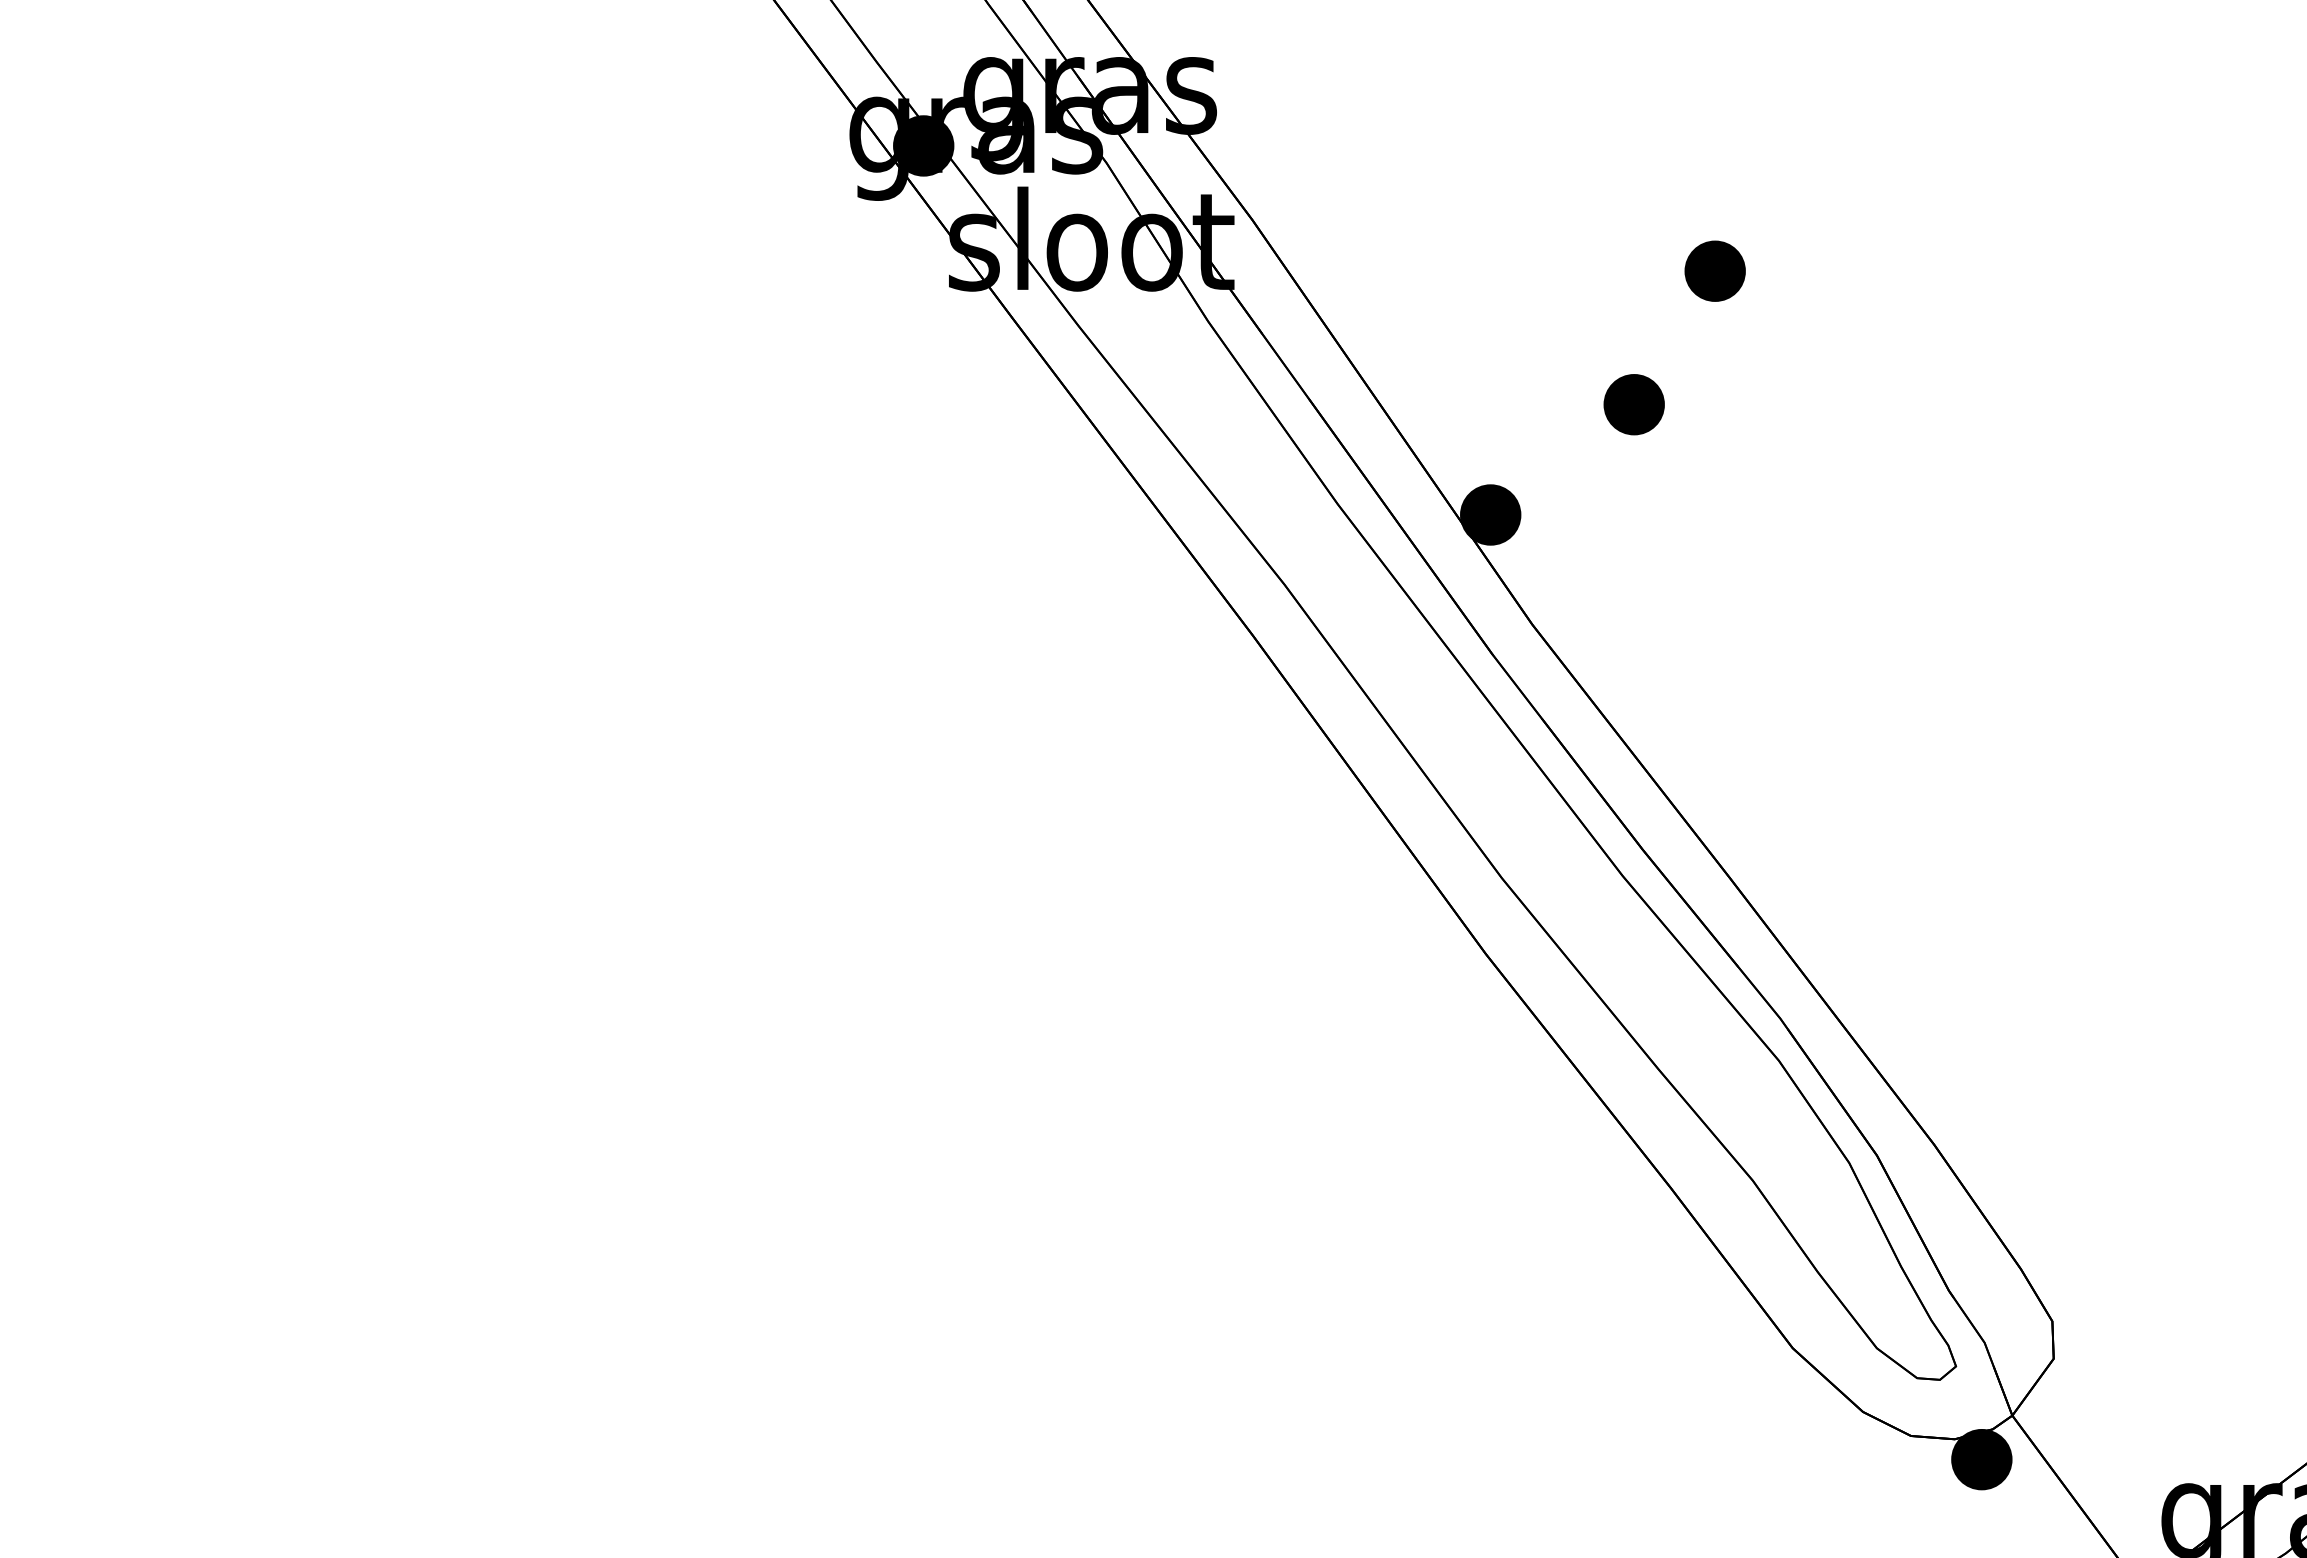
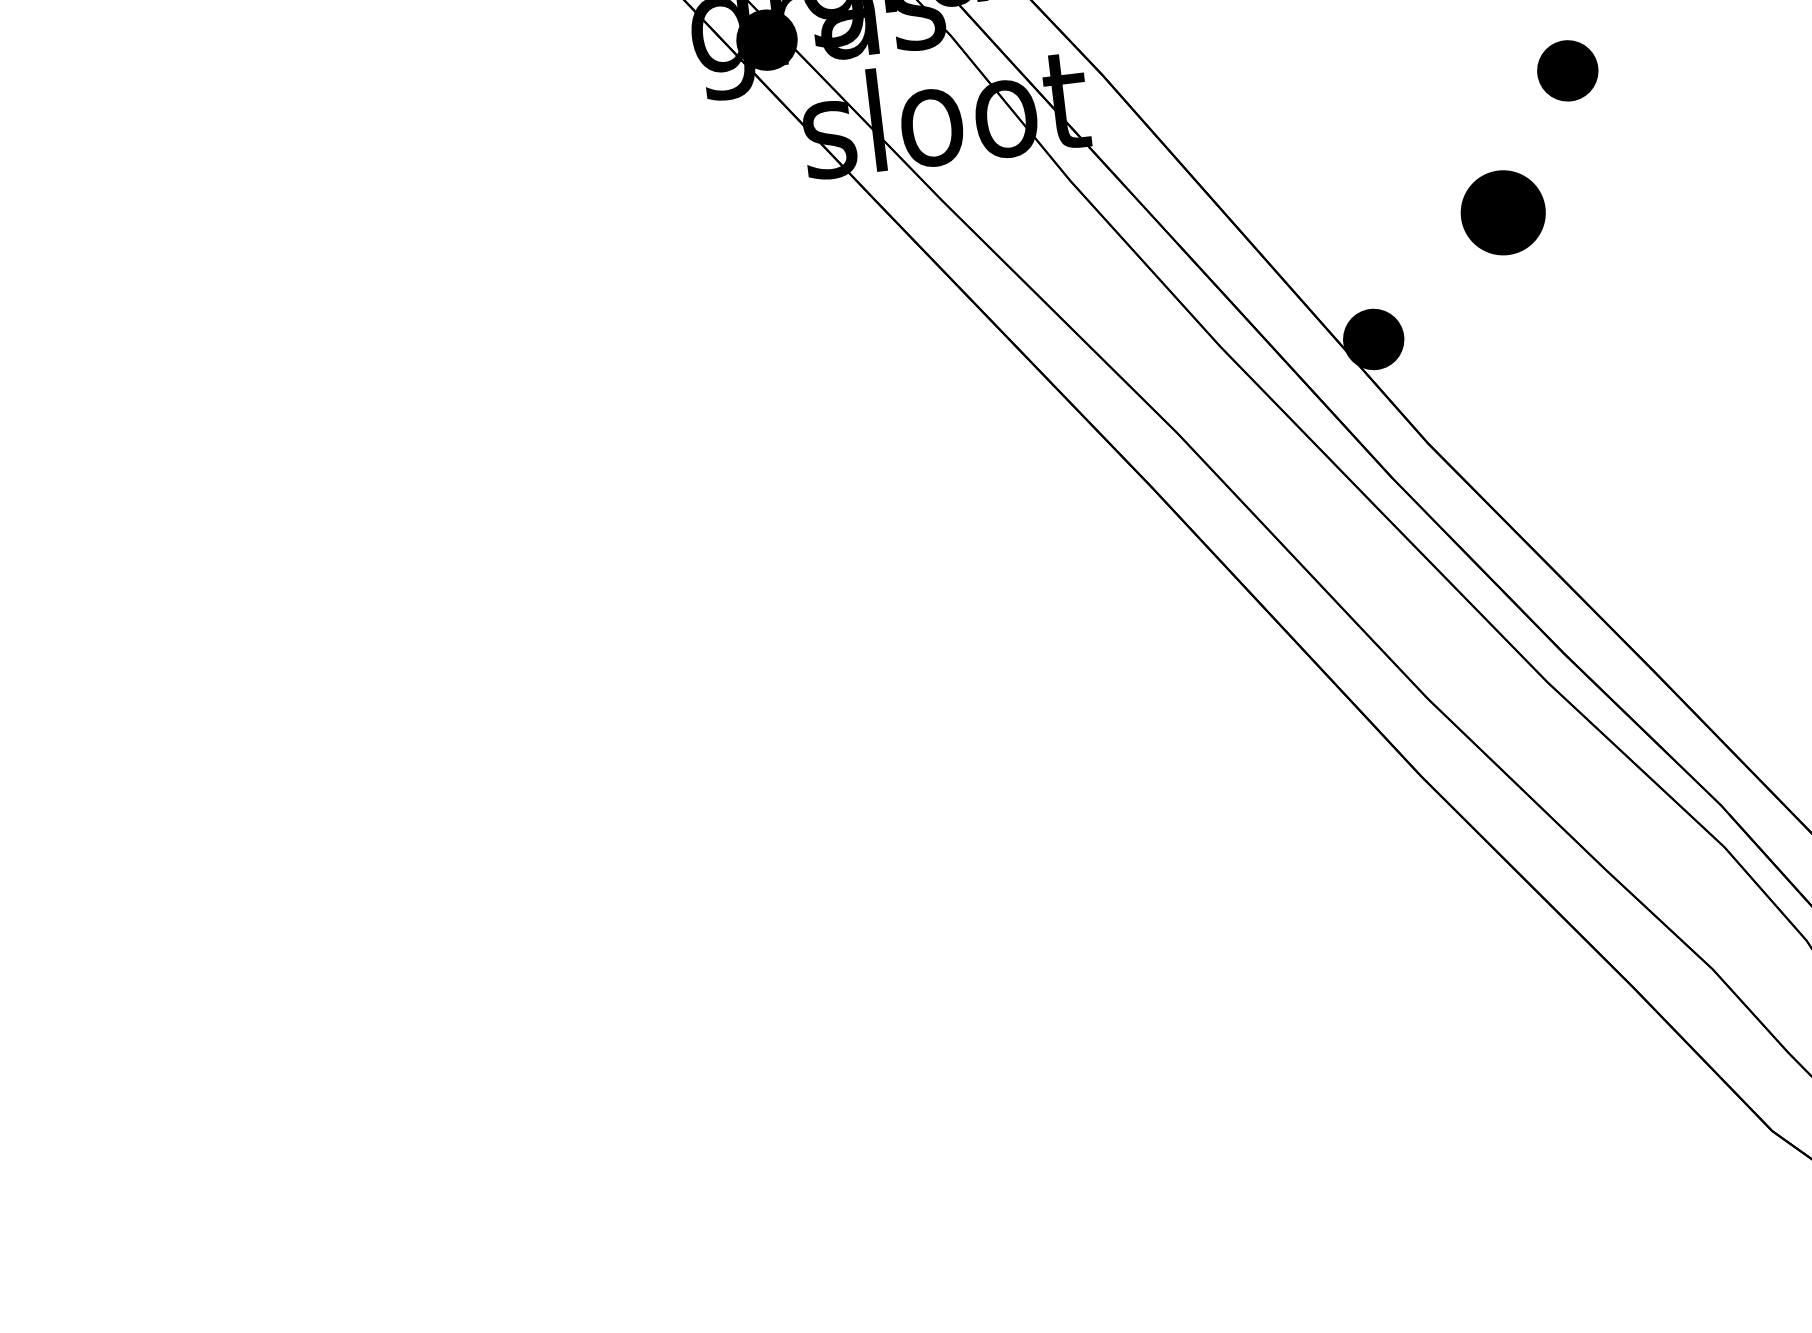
part: (1633, 404) -> (1502, 212), size x1.4

